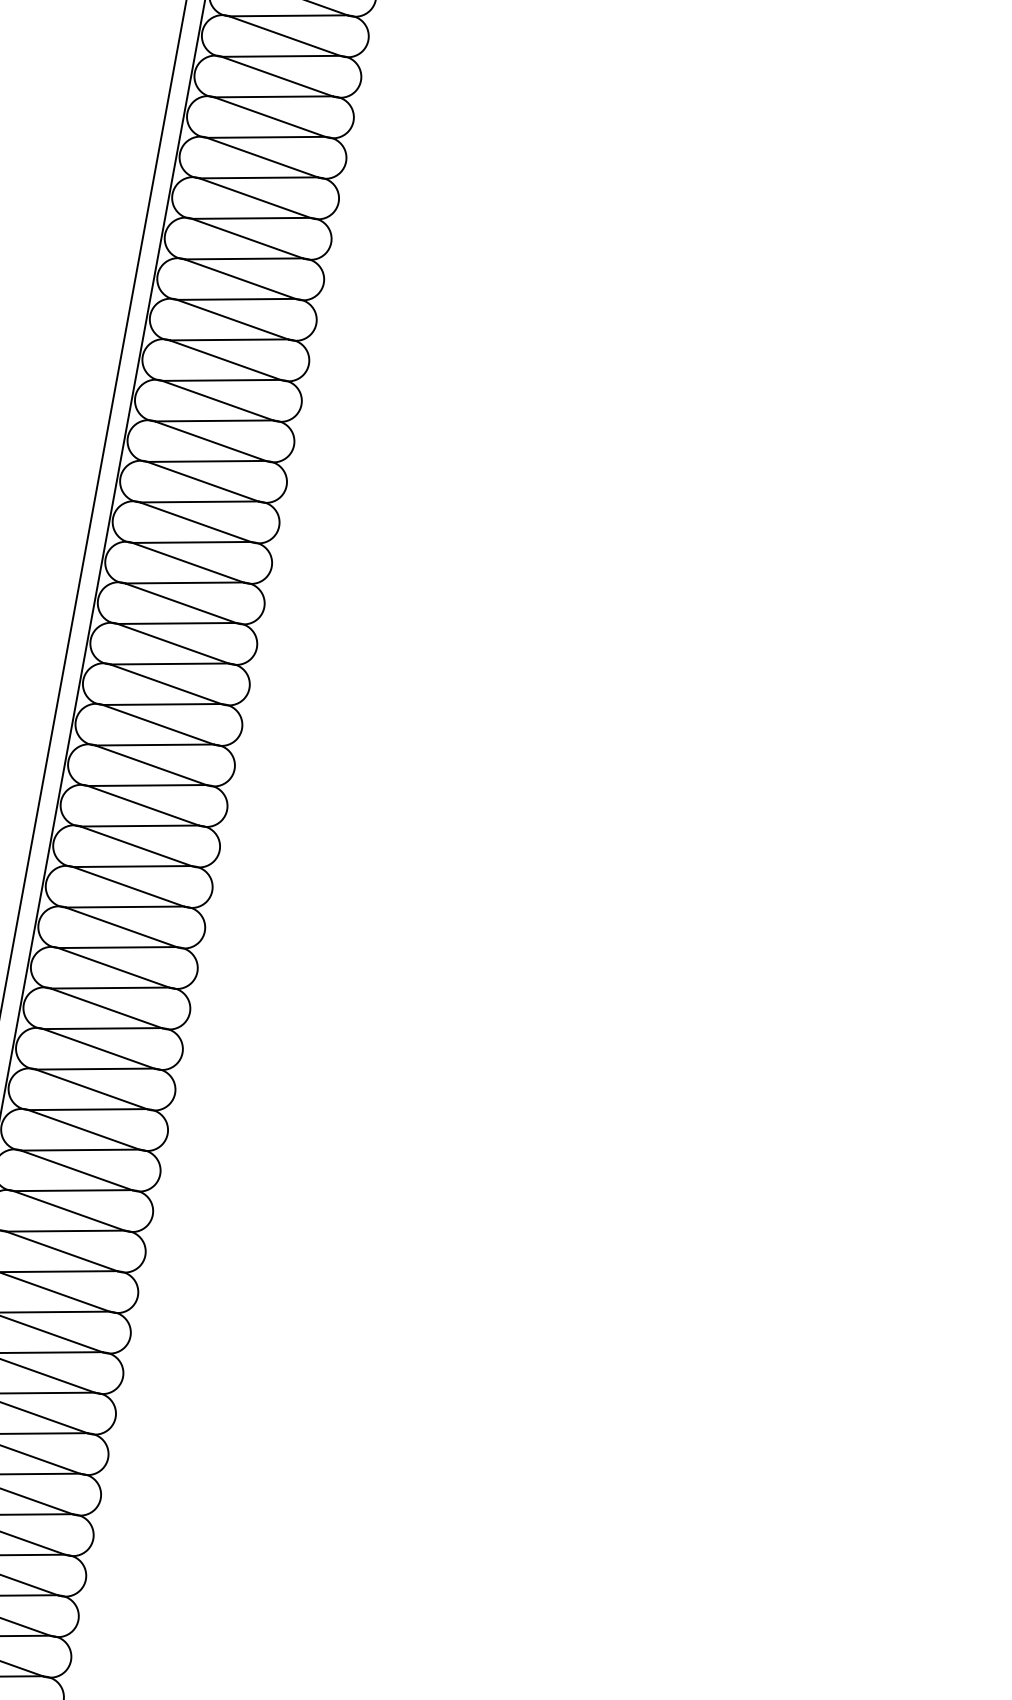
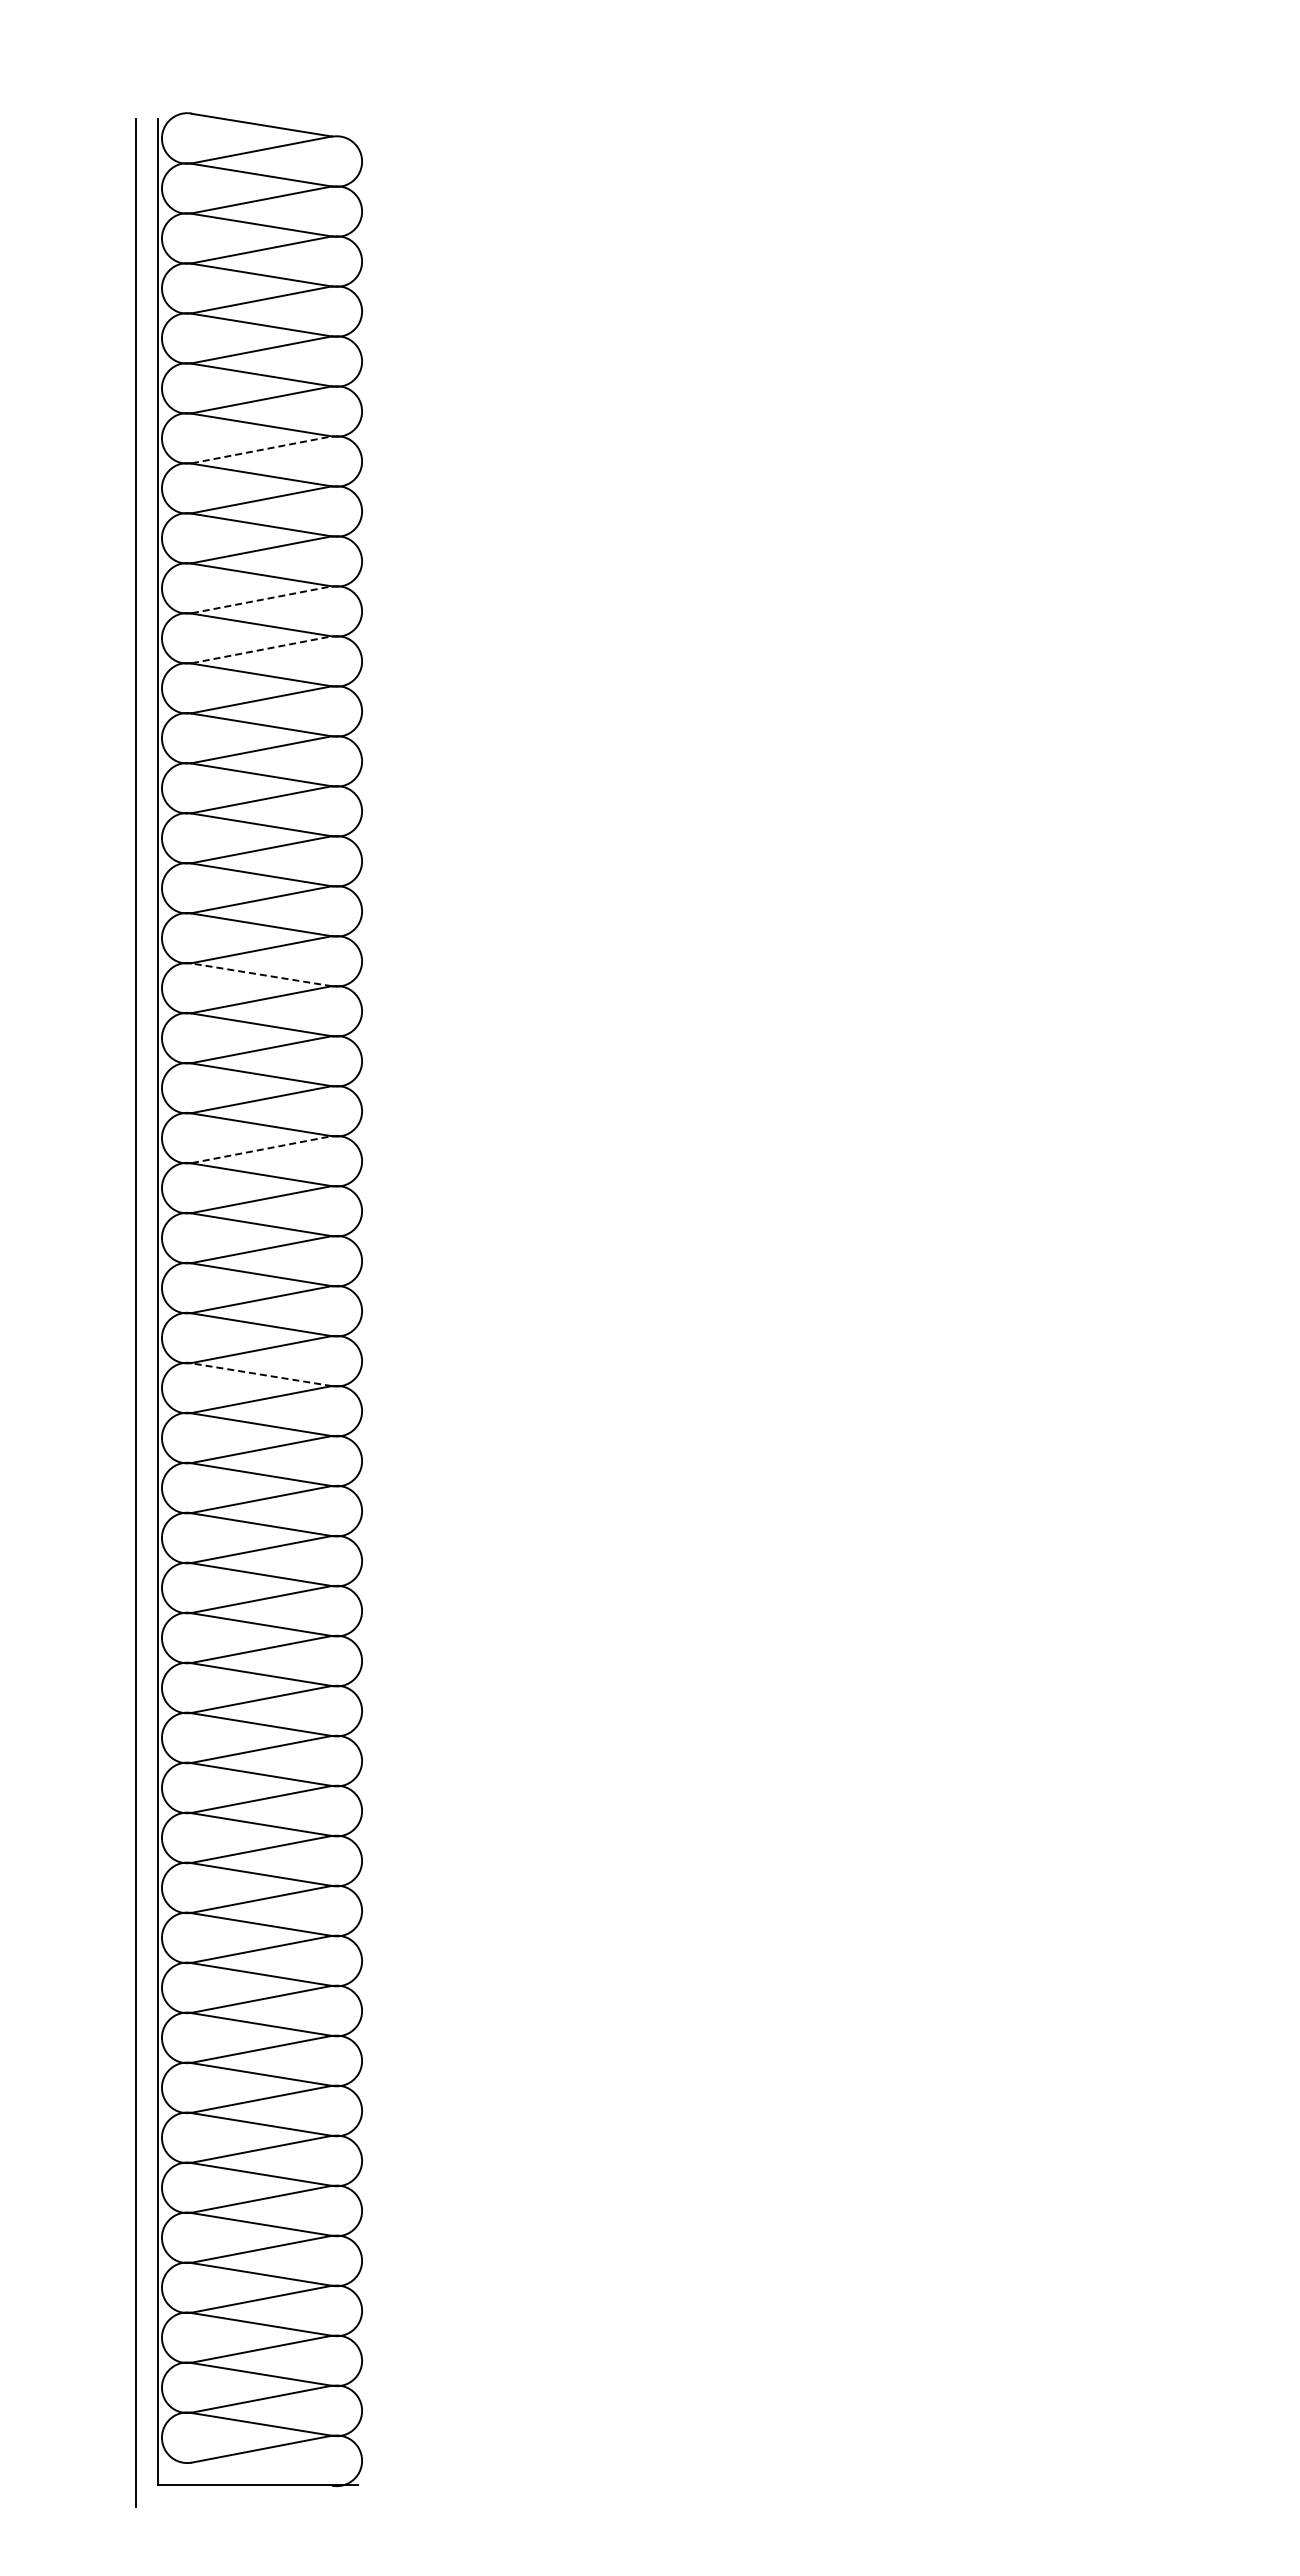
line: (267, 137) -> (262, 449), solid -> dashed
line: (244, 258) -> (262, 599), solid -> dashed
line: (237, 299) -> (262, 649), solid -> dashed
line: (188, 562) -> (261, 974), solid -> dashed
line: (163, 704) -> (262, 1149), solid -> dashed
line: (128, 886) -> (261, 1374), solid -> dashed

